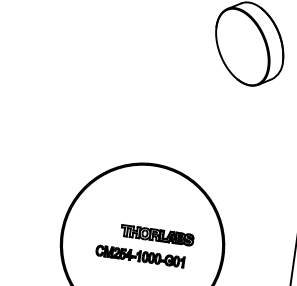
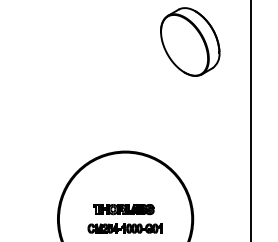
part: (157, 235) -> (123, 209), moved

